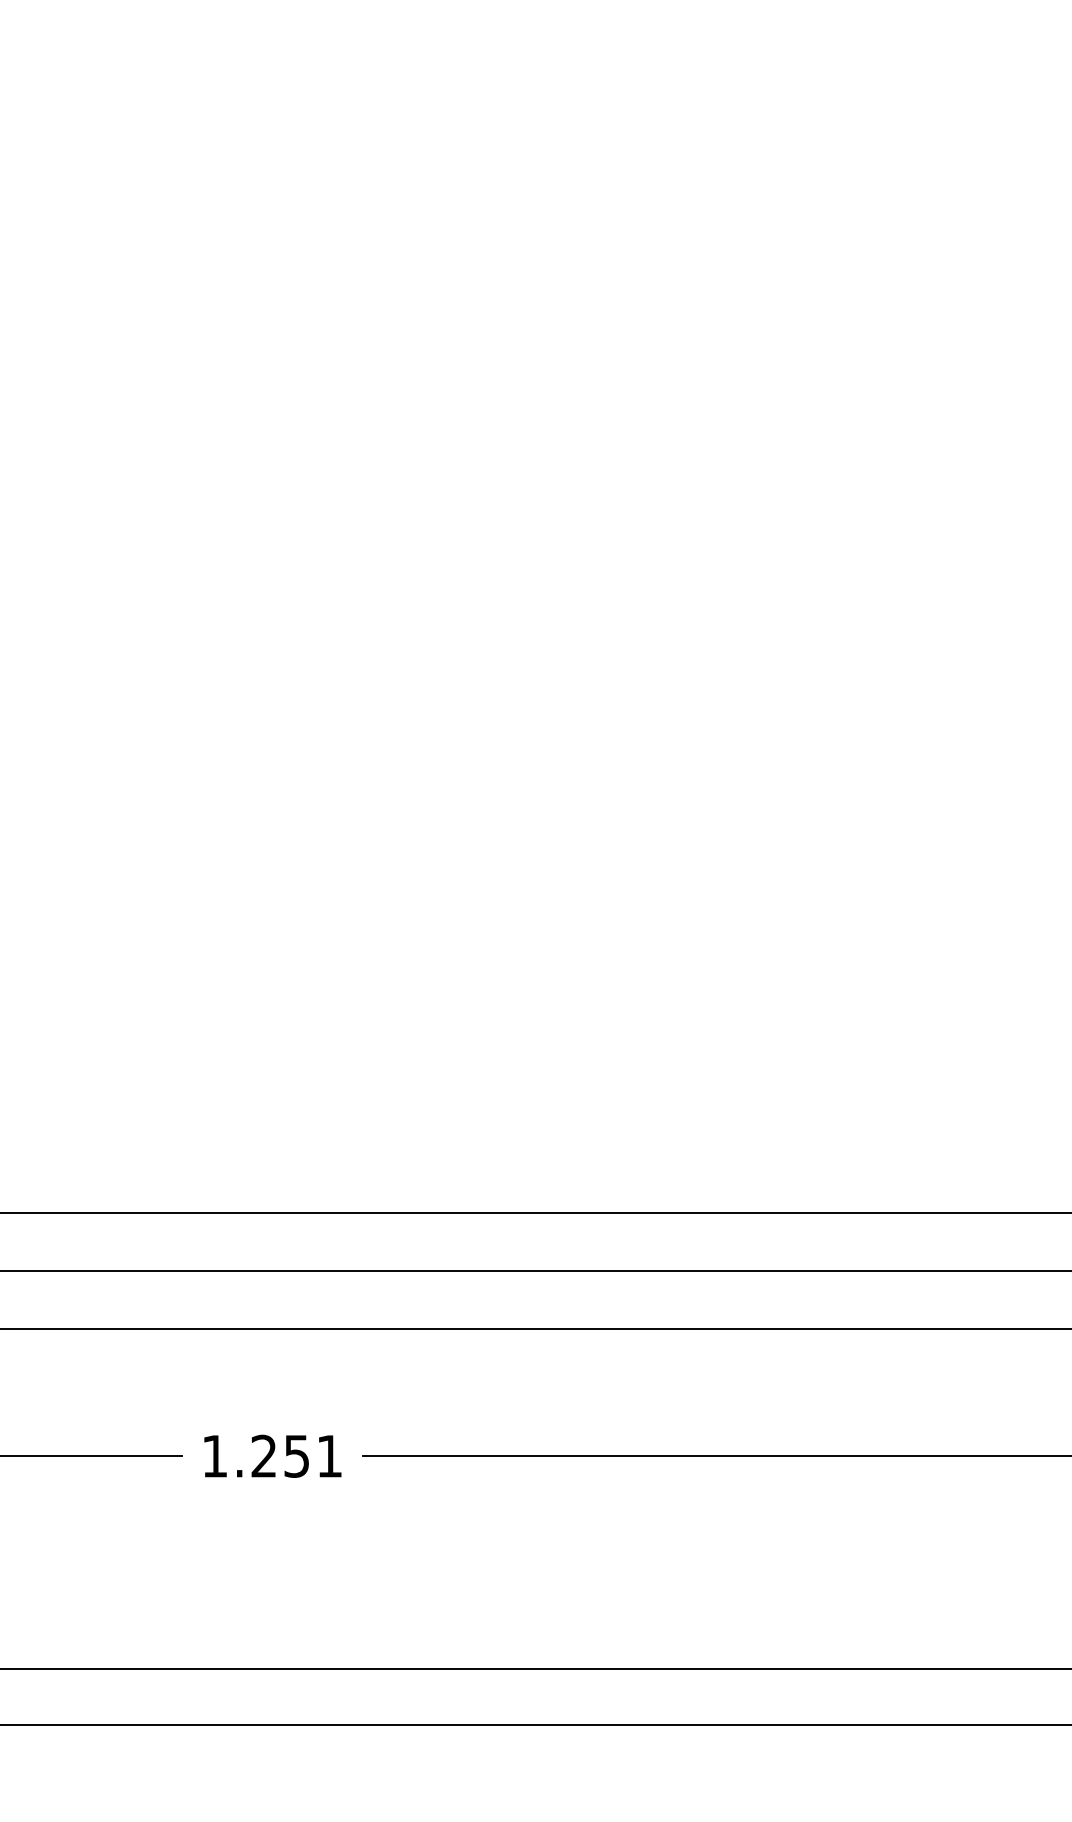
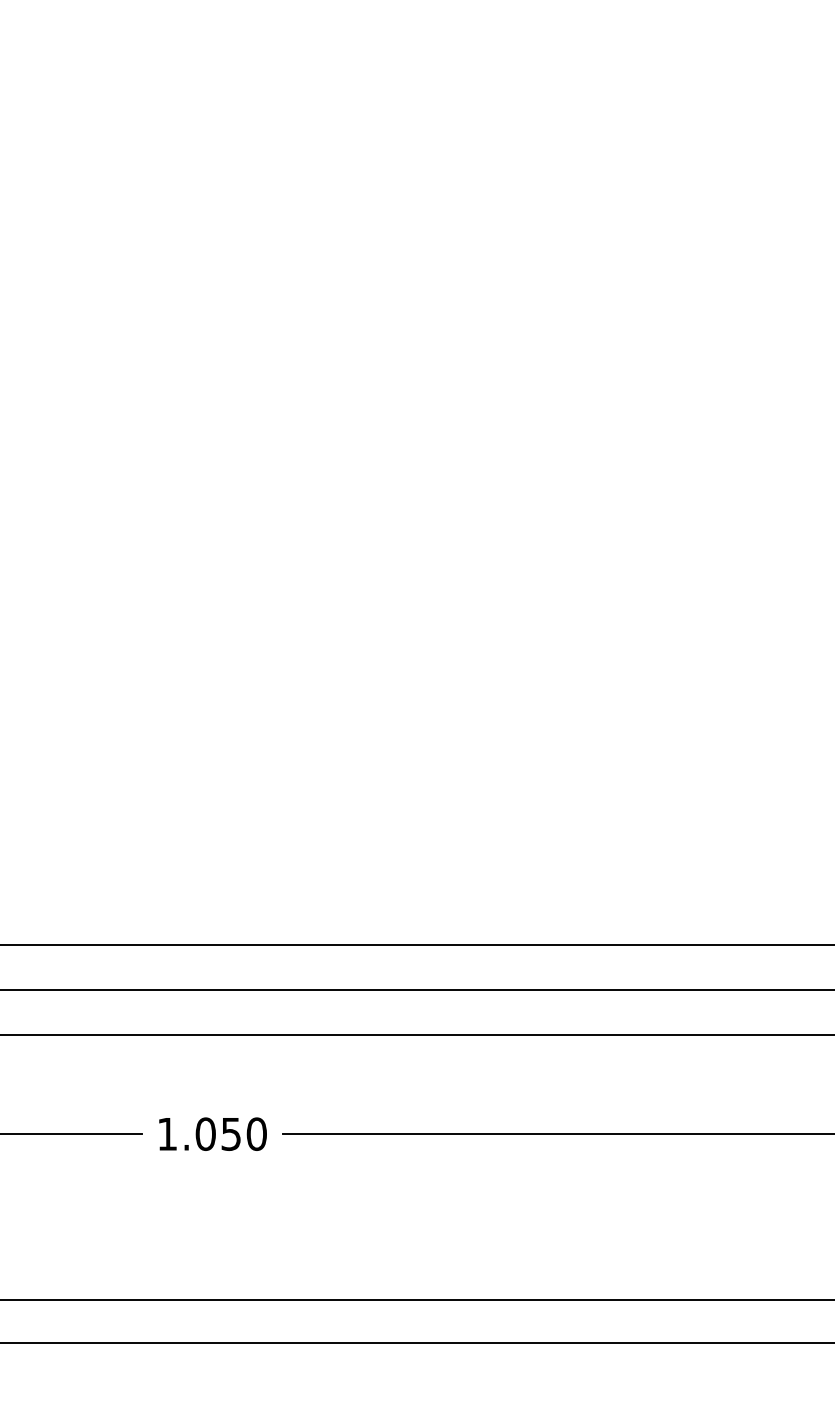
text: (295, 1455) -> (230, 1133), 1.251 -> 1.050

